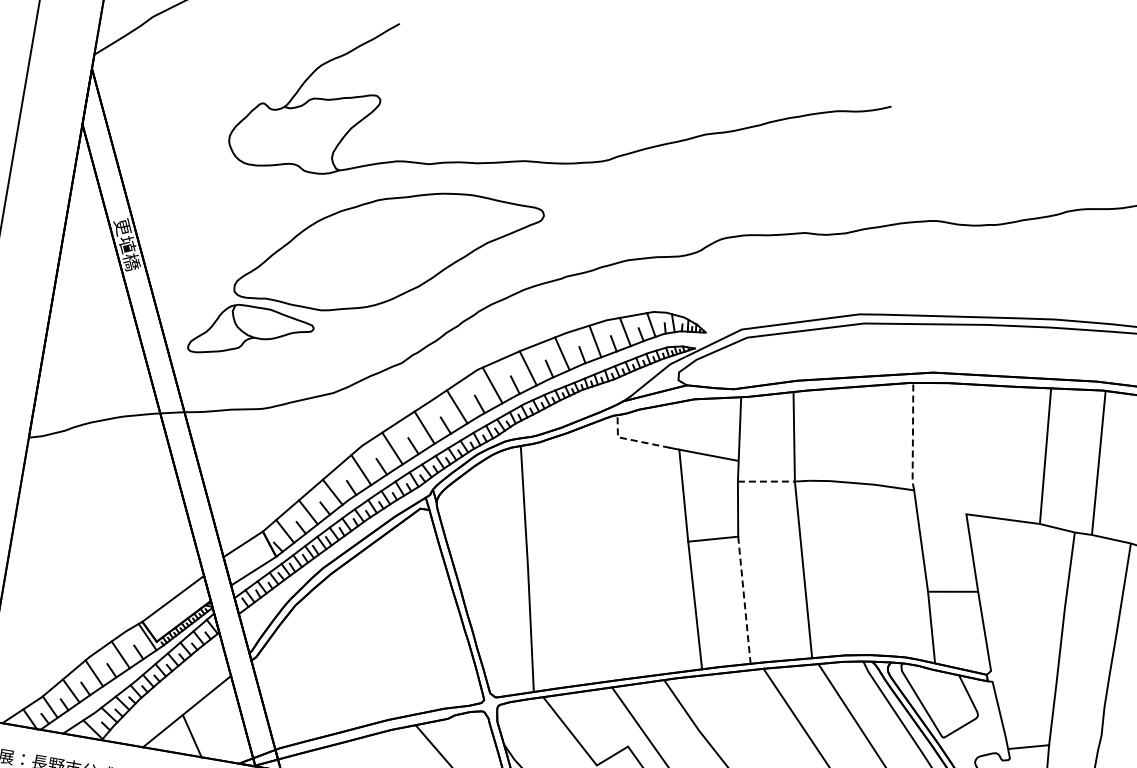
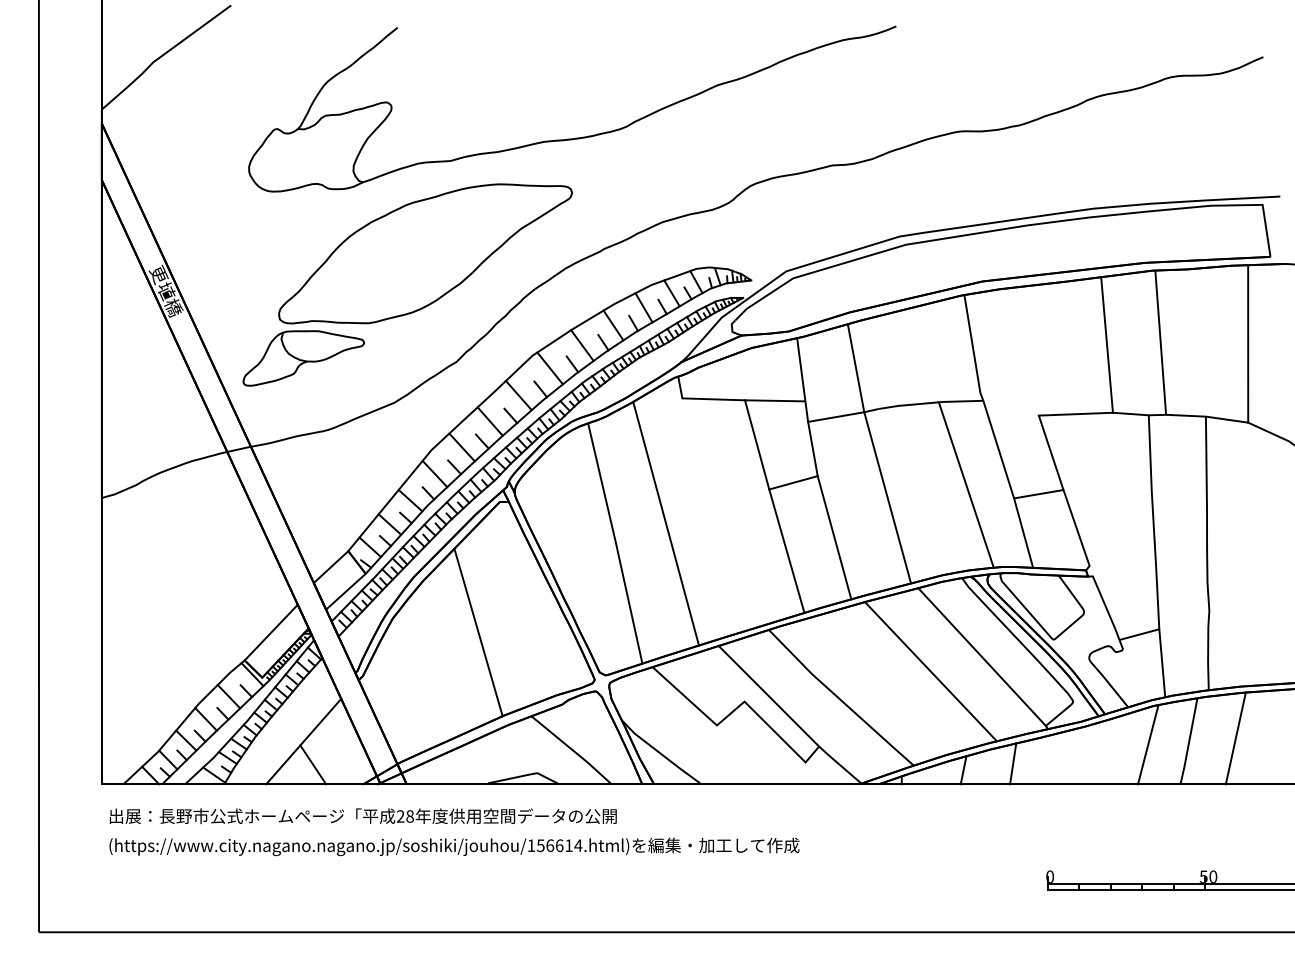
line: (913, 437) -> (973, 348), dashed -> solid
line: (632, 439) -> (697, 398), dashed -> solid
line: (766, 482) -> (836, 417), dashed -> solid
line: (581, 557) -> (666, 523), added
line: (882, 569) -> (965, 484), added
line: (744, 600) -> (834, 537), dashed -> solid
line: (377, 633) -> (478, 632), added

